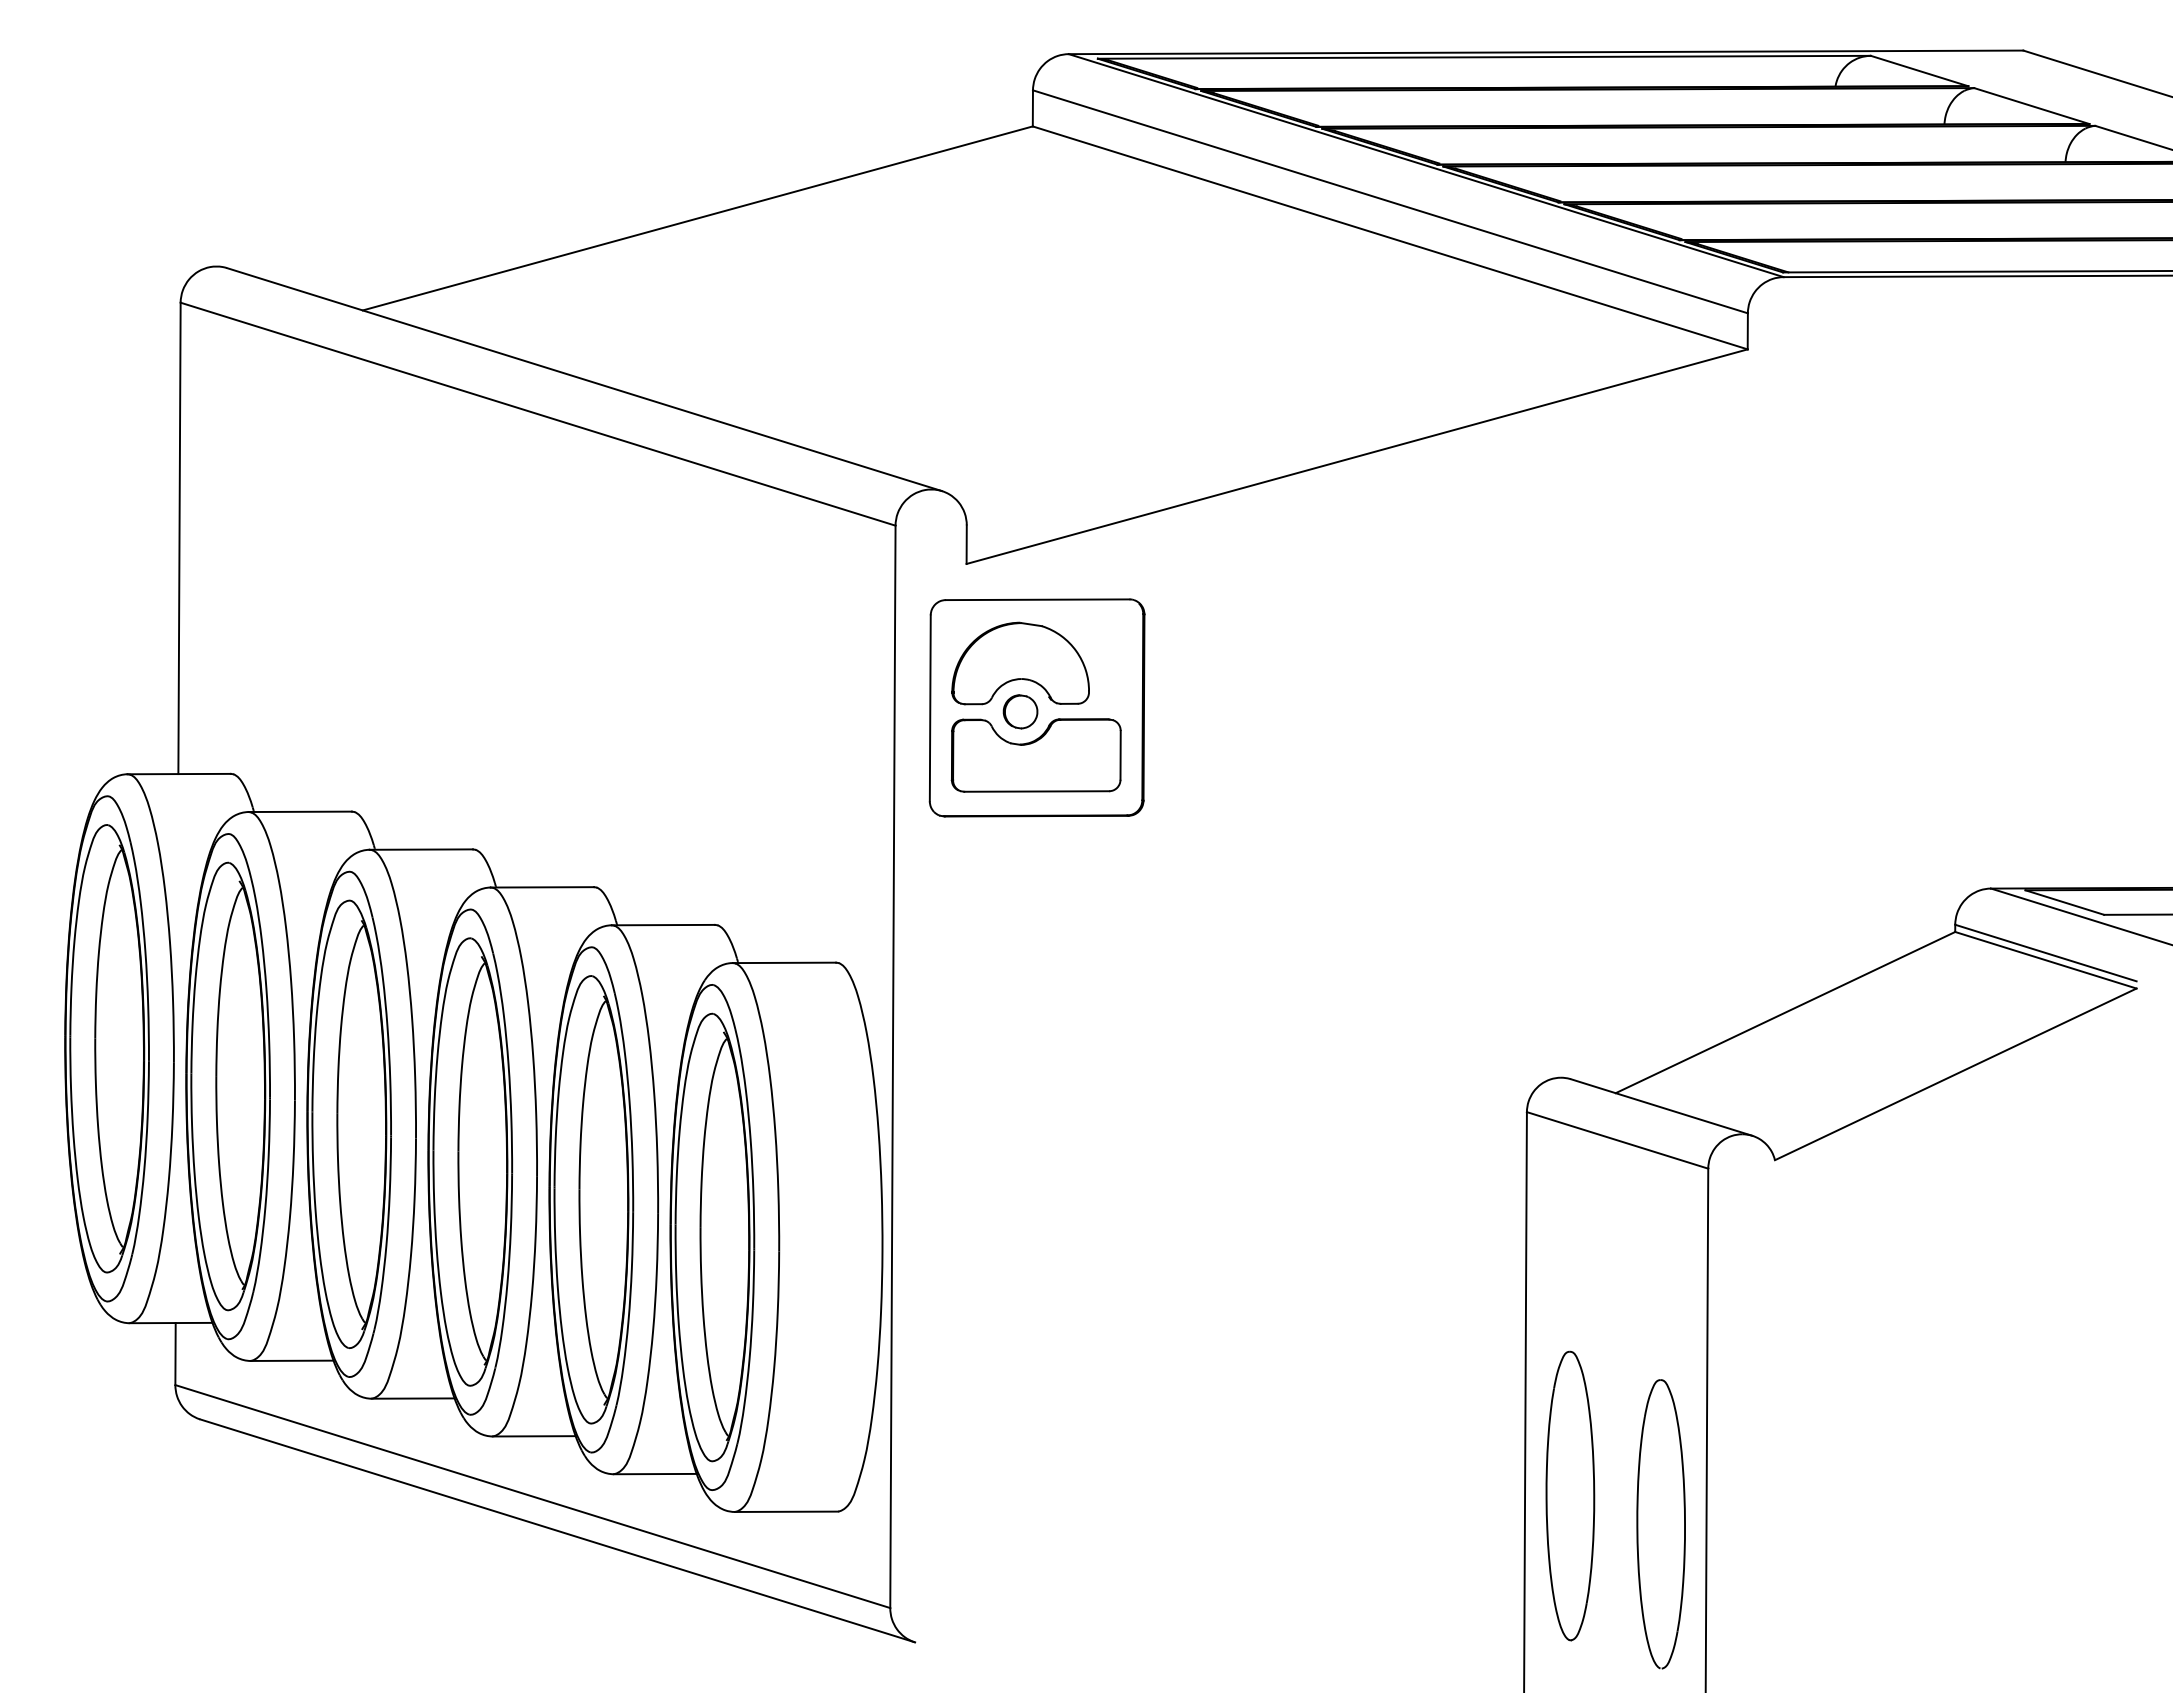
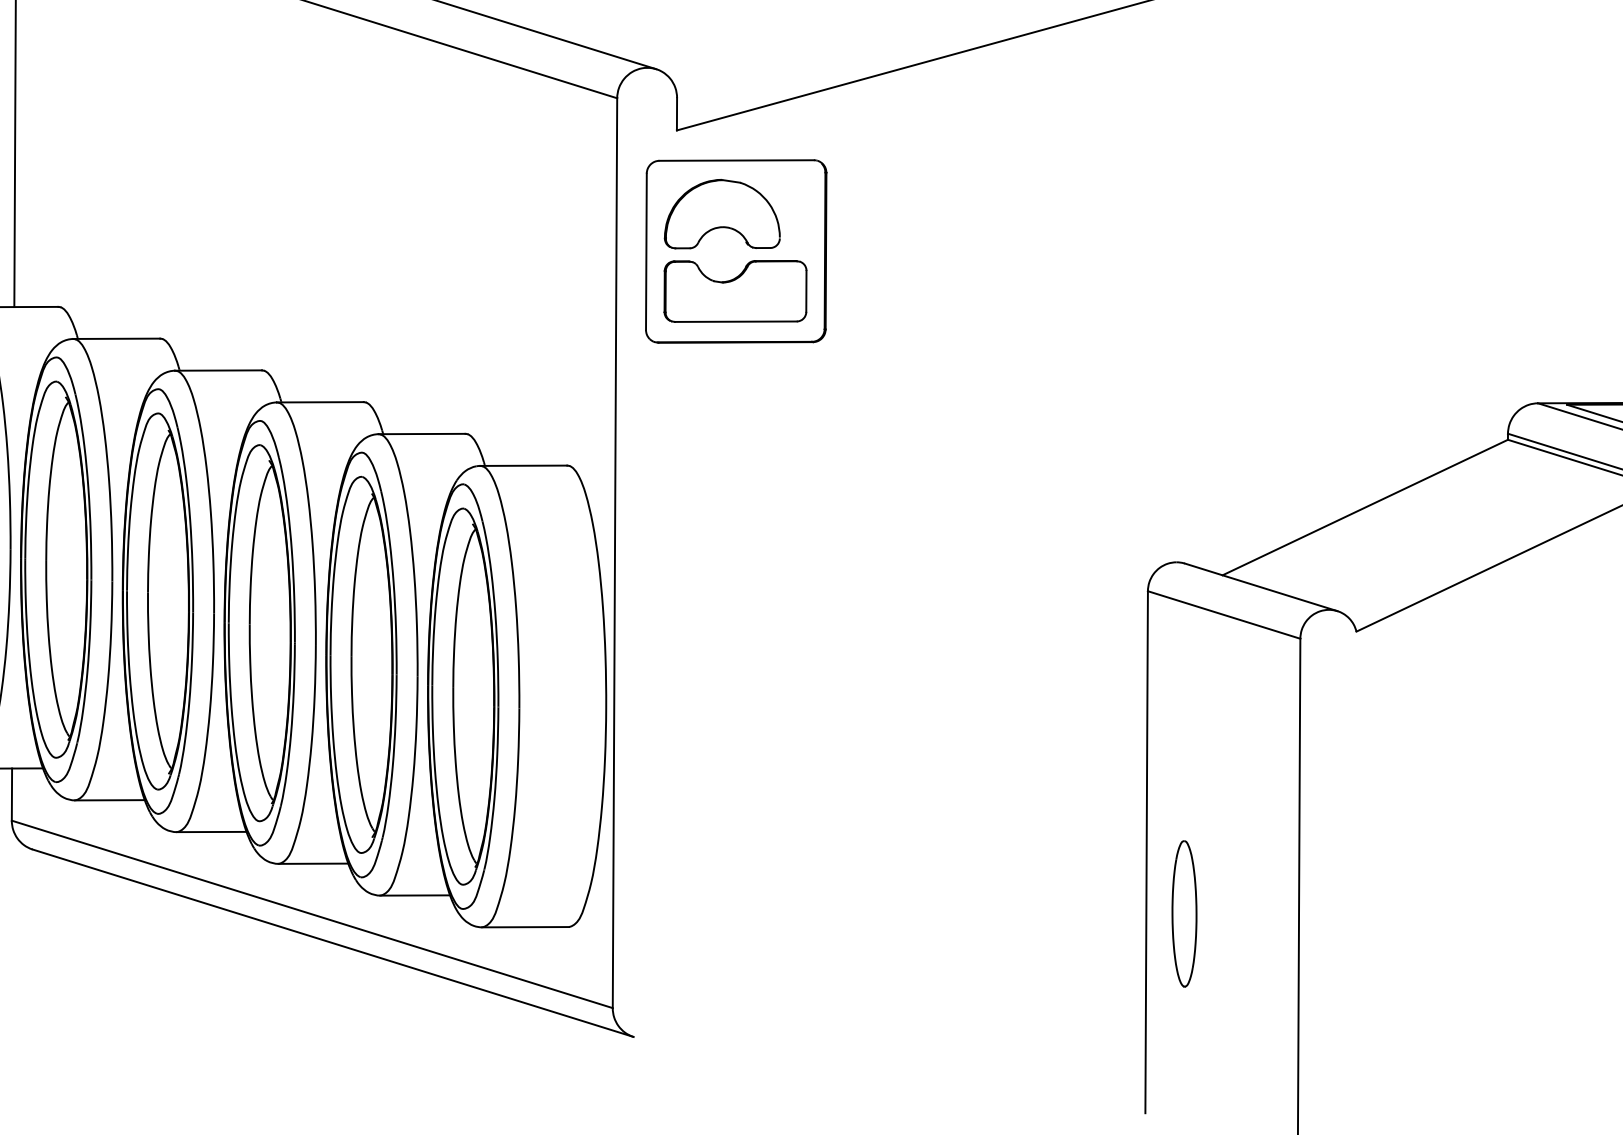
part: (1020, 711) -> (722, 254), removed
part: (1570, 1495) -> (1184, 913), size x0.6
part: (1660, 1524) -> (1260, 937), removed

